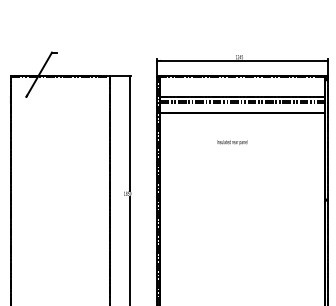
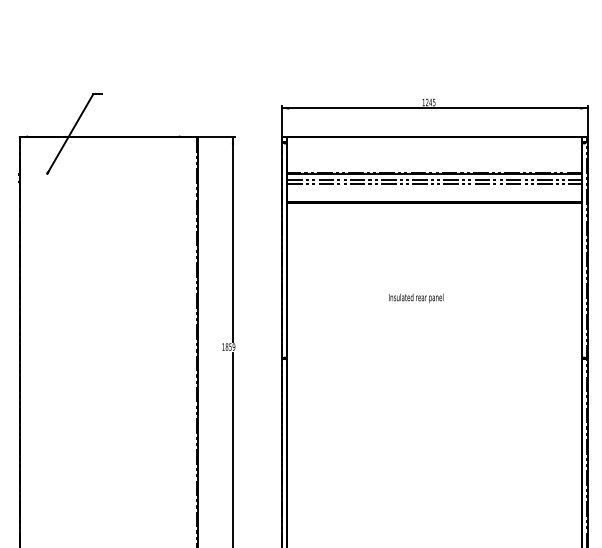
text: (232, 142) -> (416, 298), moved

